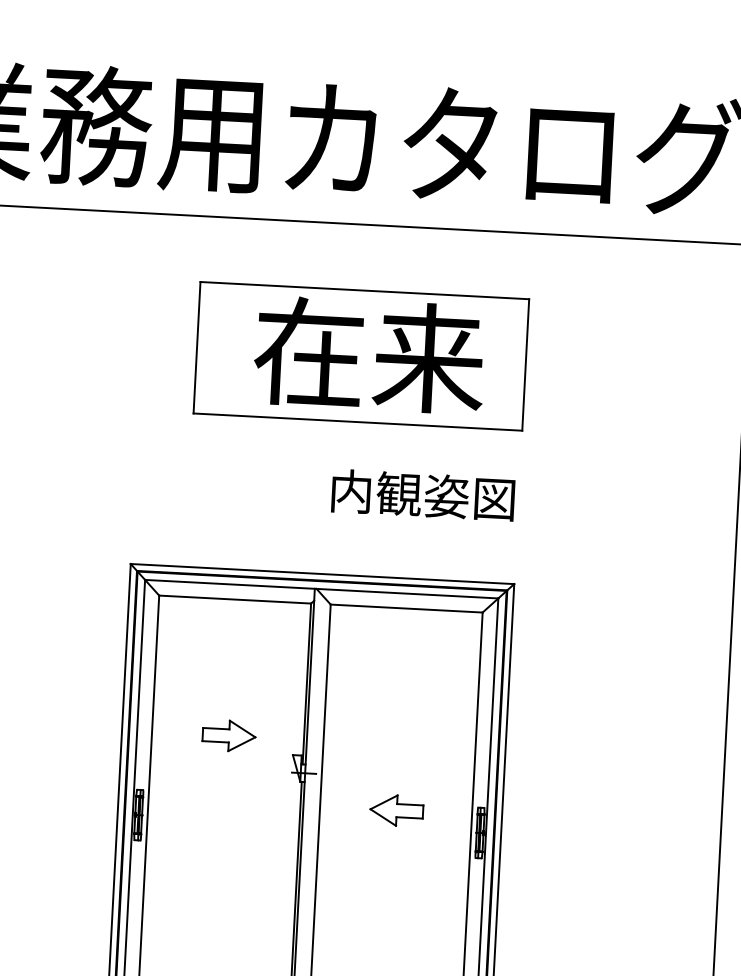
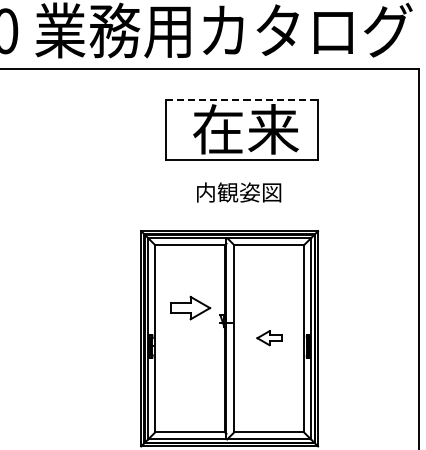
line: (365, 289) -> (242, 99), solid -> dashed
text: (424, 495) -> (239, 192), moved
part: (228, 735) -> (190, 307), size x1.6

